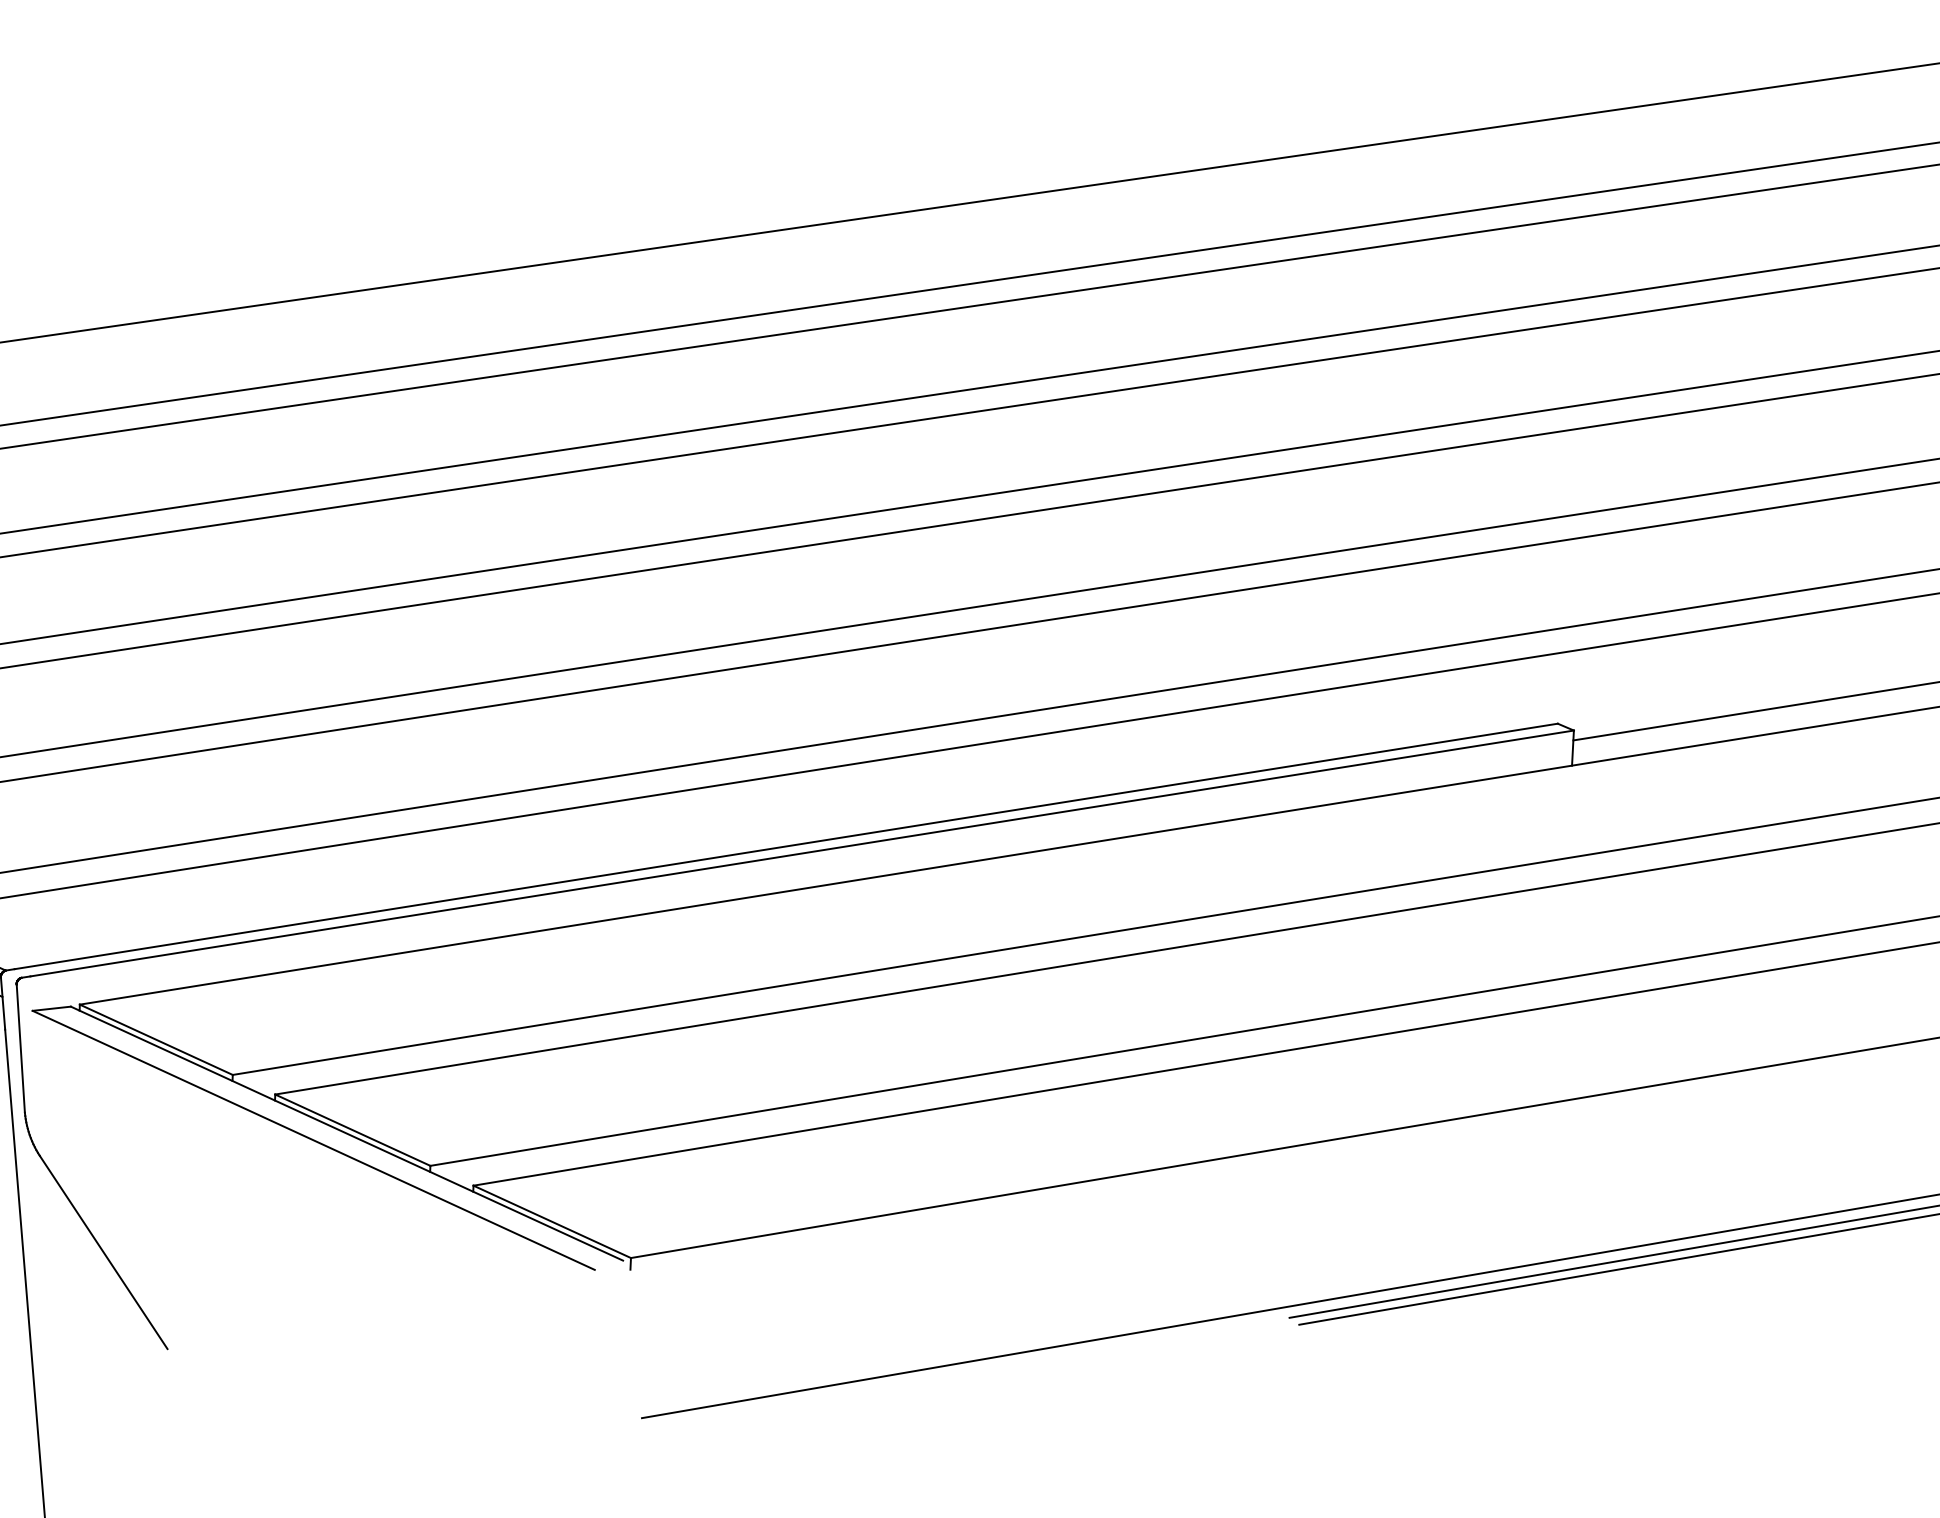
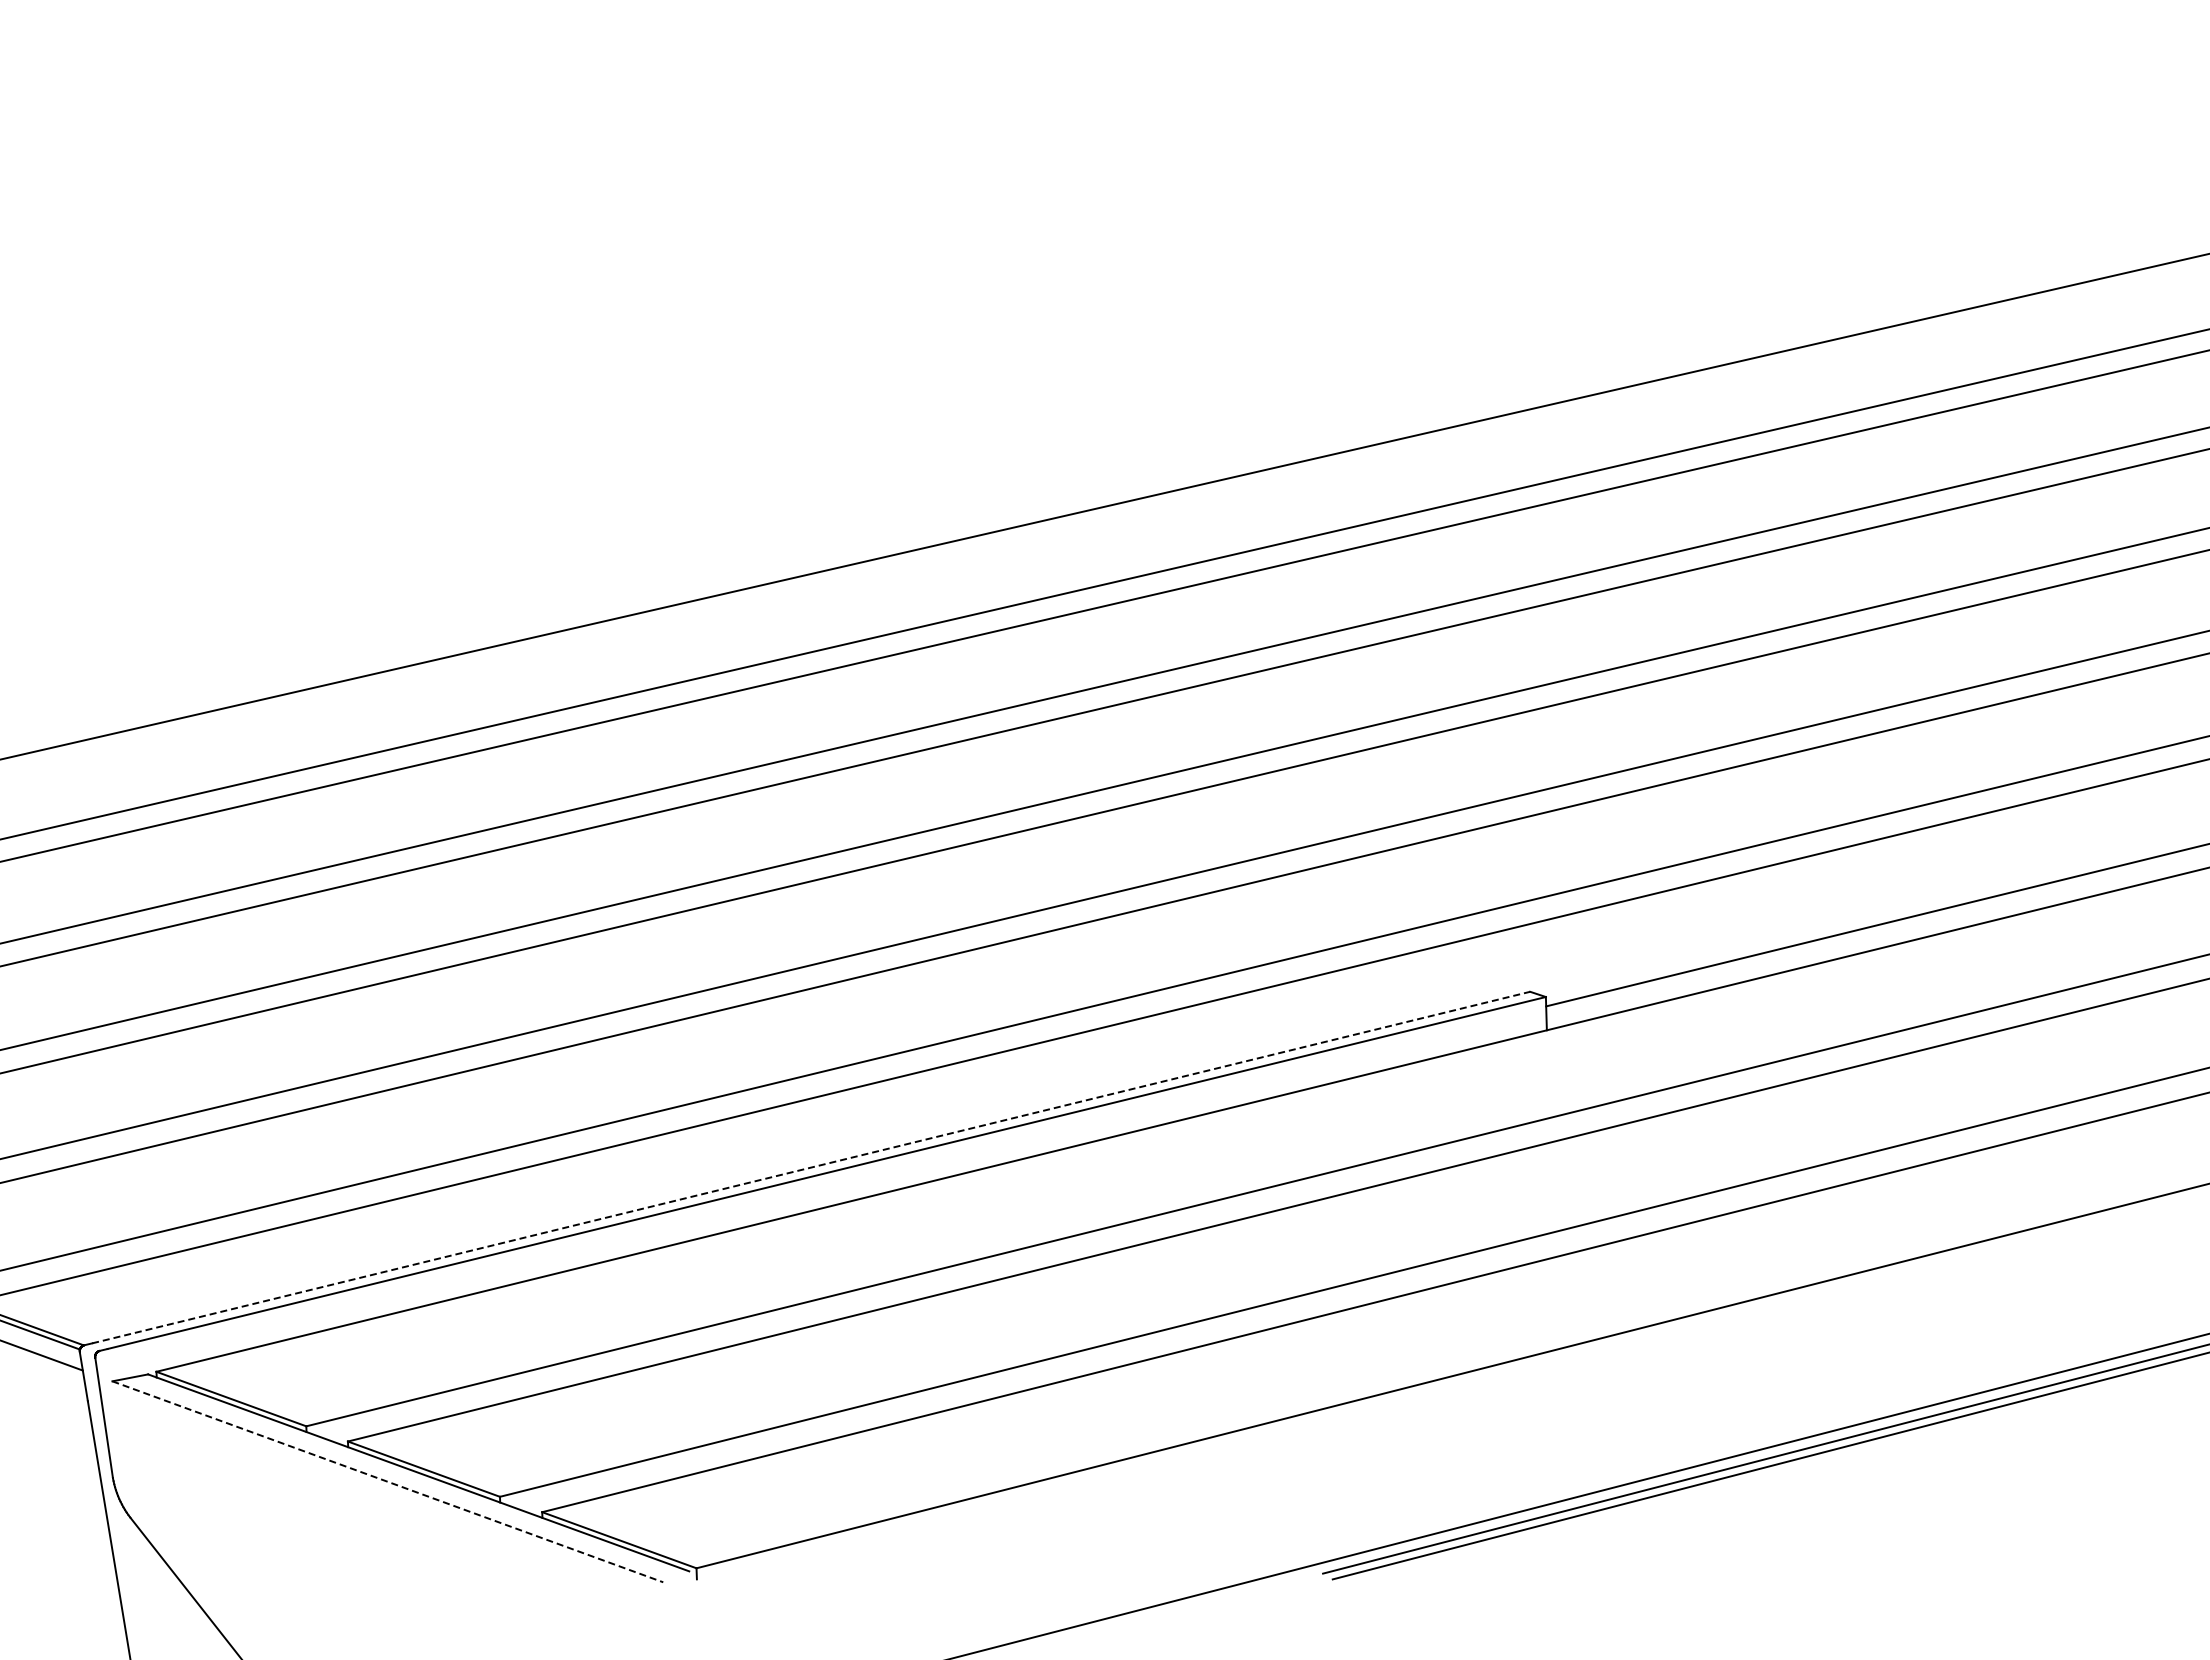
line: (786, 846) -> (811, 1167), solid -> dashed
line: (314, 1140) -> (388, 1481), solid -> dashed

